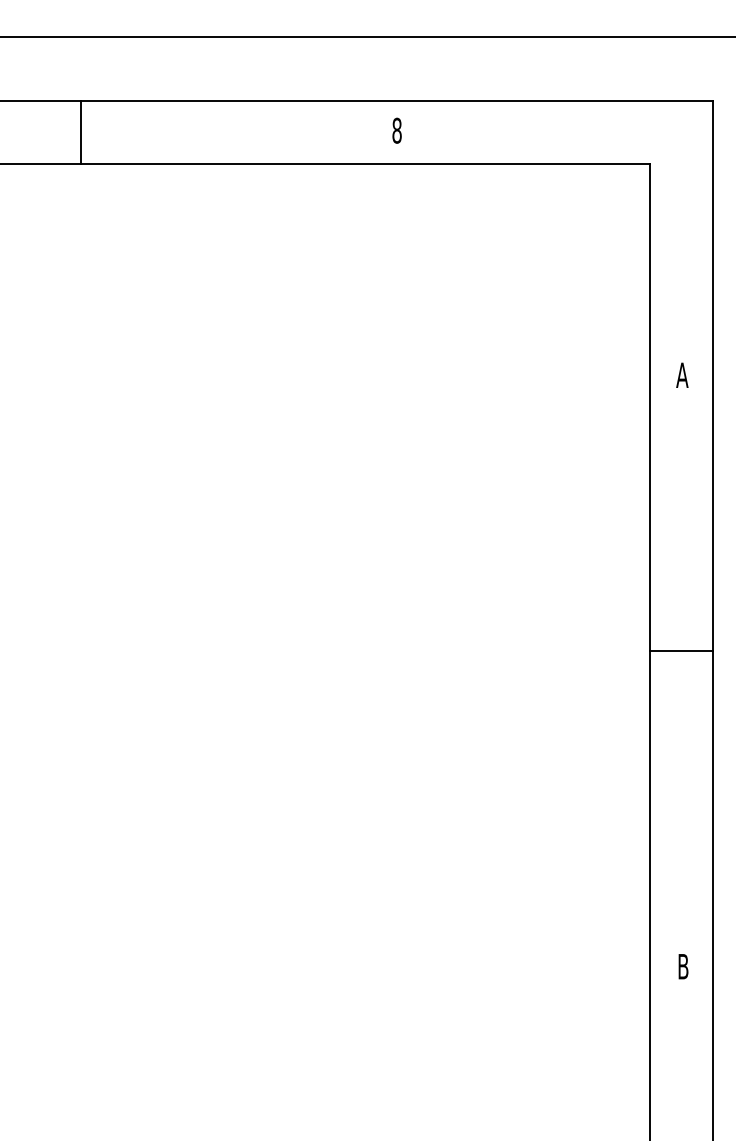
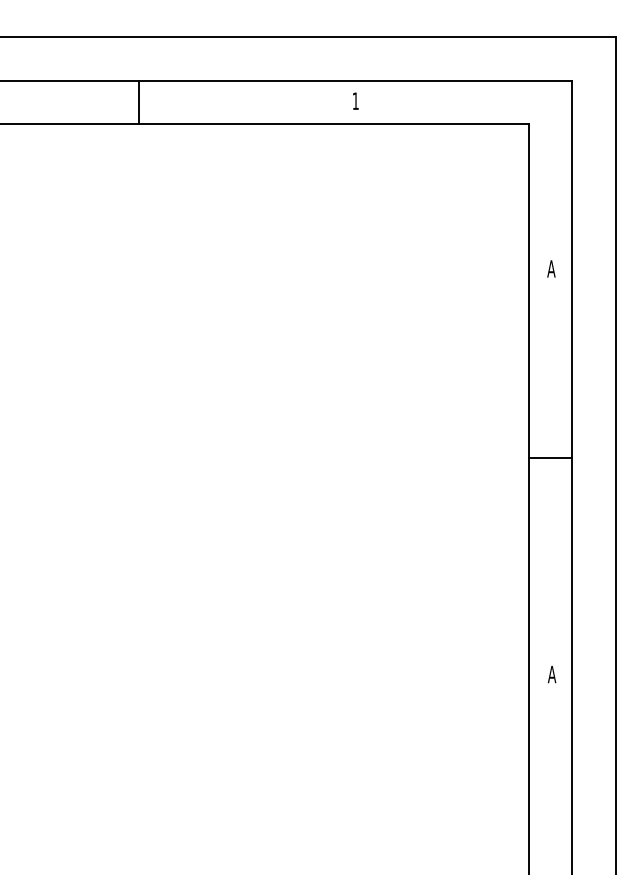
text: (396, 131) -> (355, 101), 8 -> 1
text: (683, 966) -> (552, 674), B -> A

